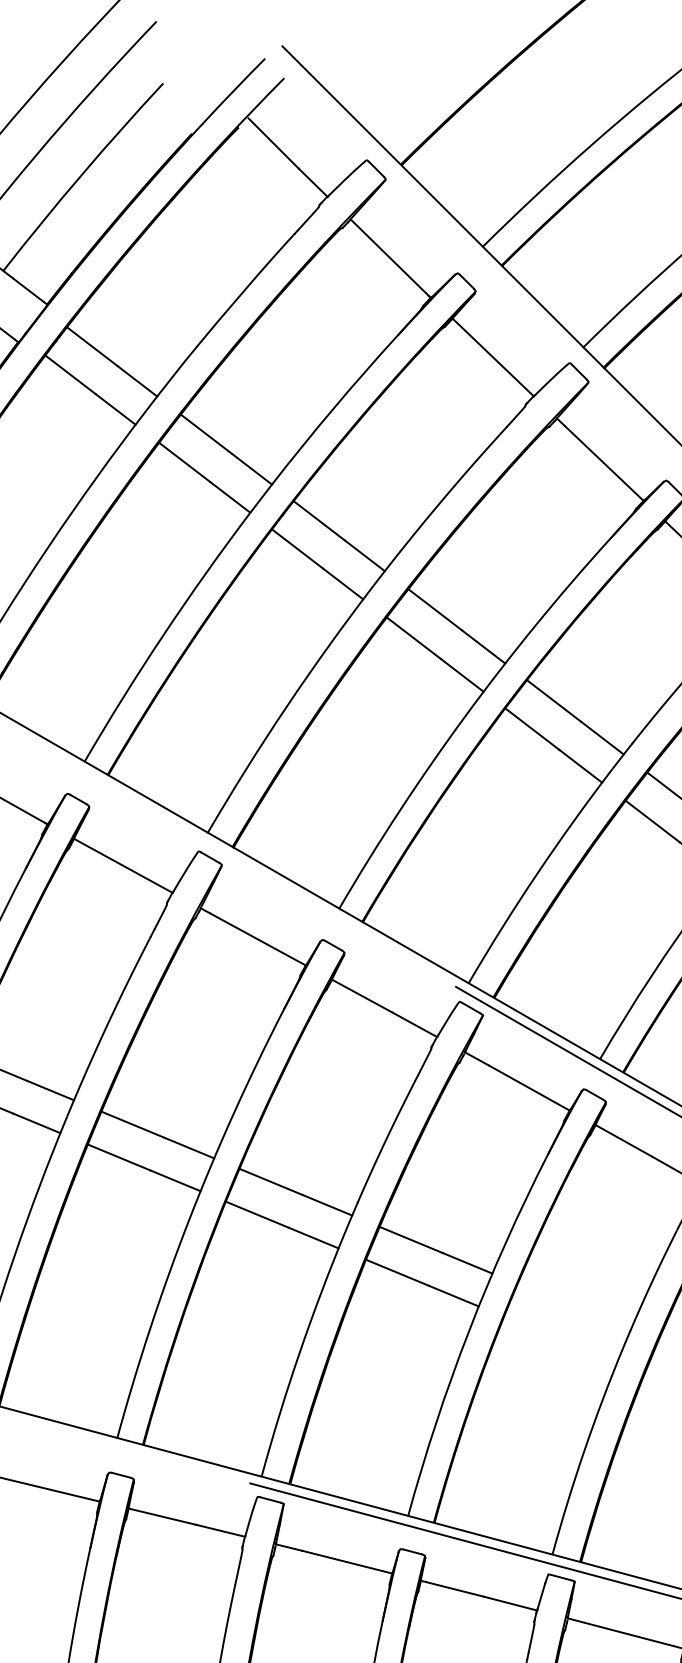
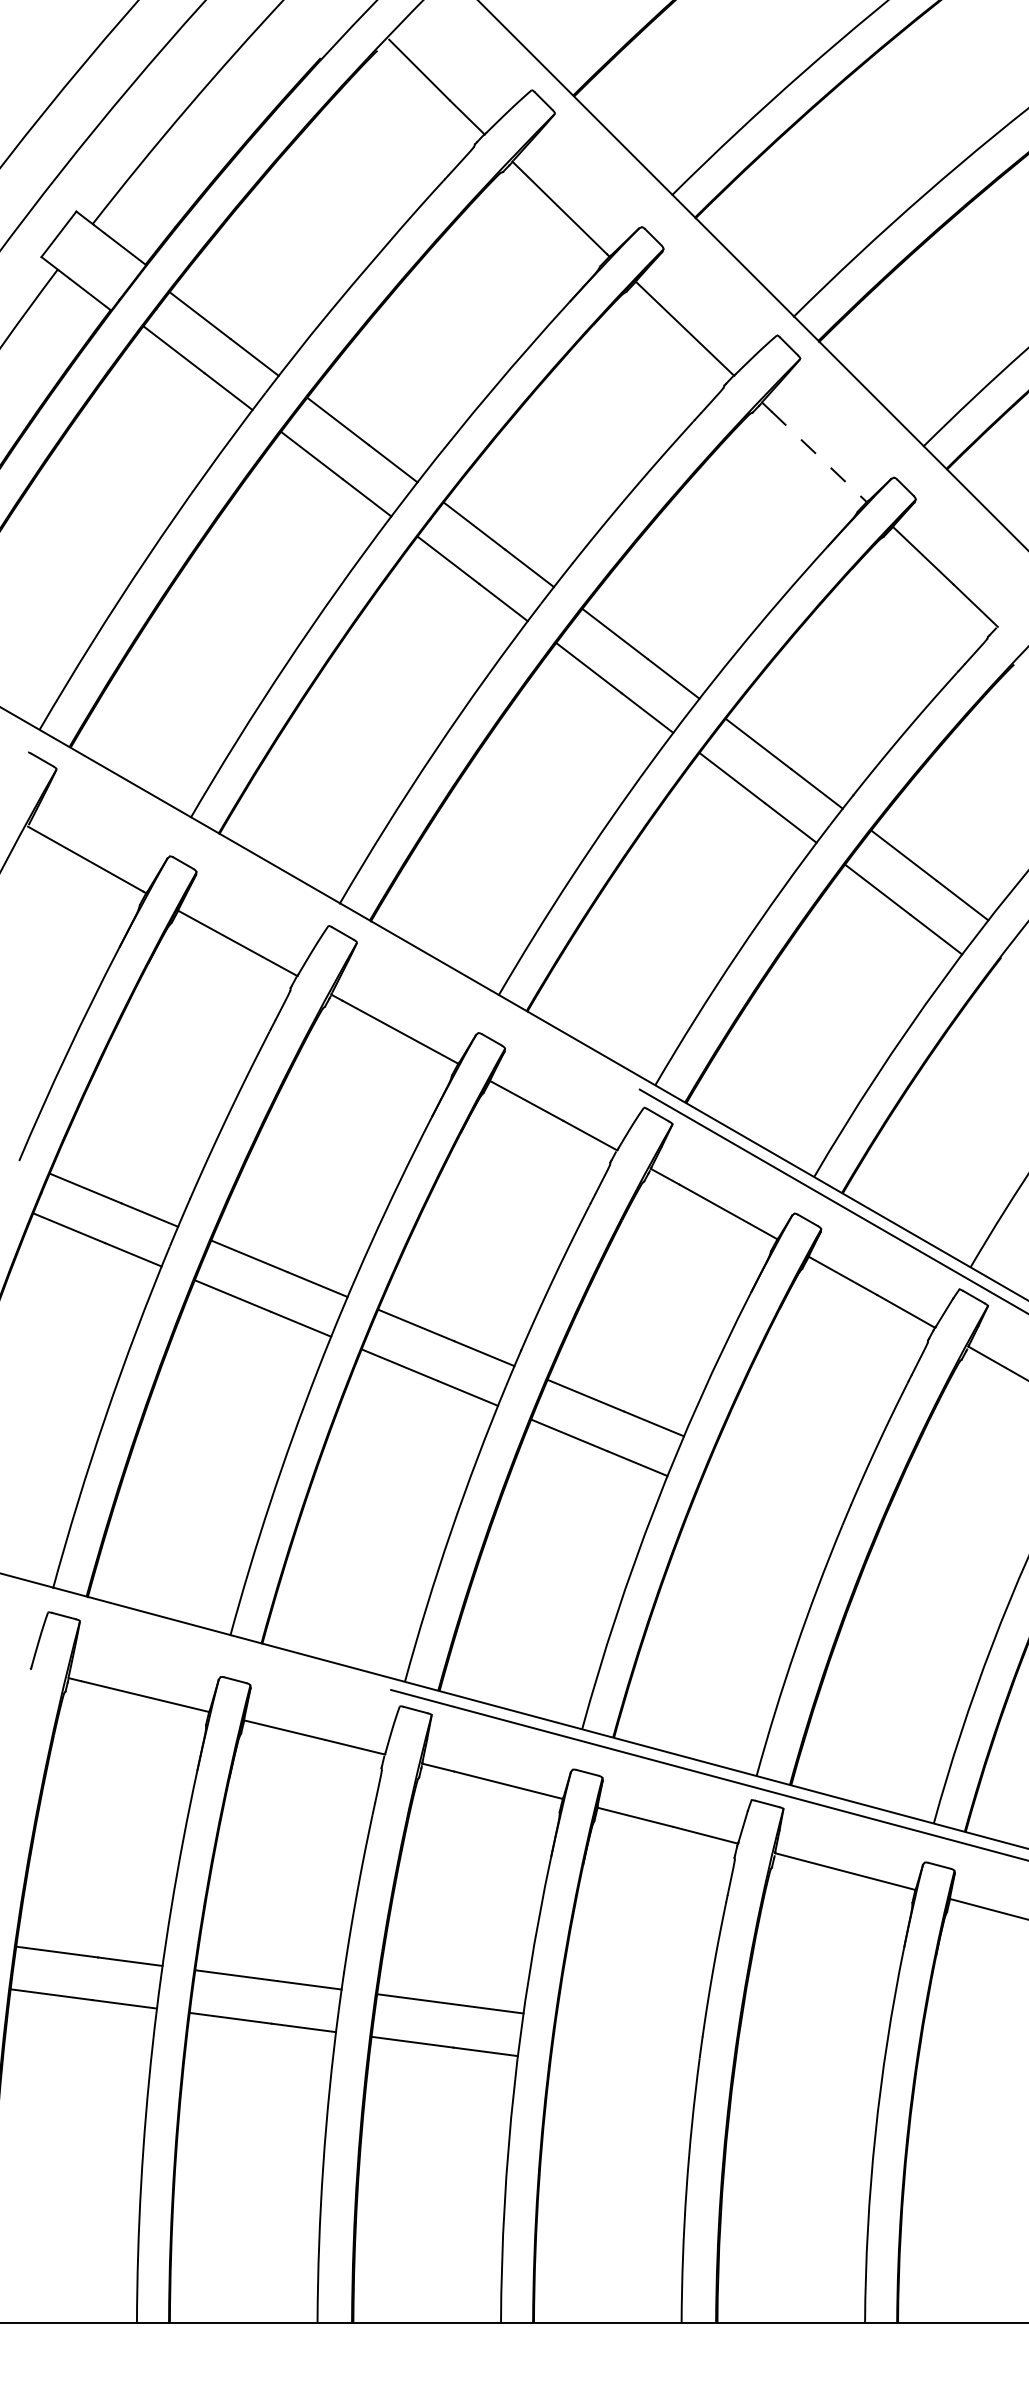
line: (604, 463) -> (819, 456), solid -> dashed

